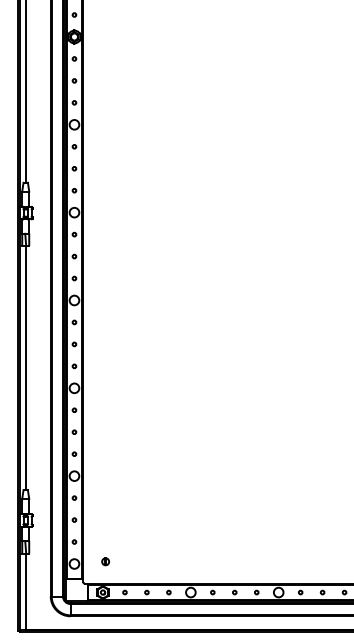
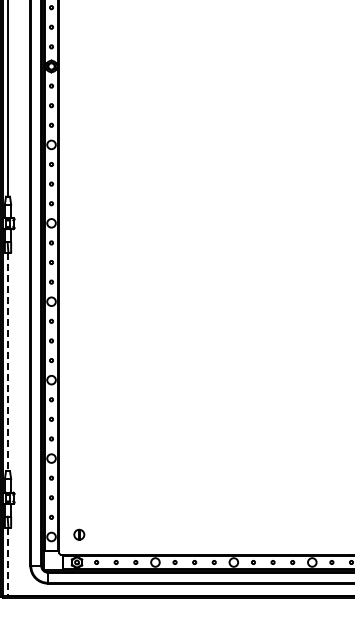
line: (26, 368) -> (8, 362), solid -> dashed
part: (105, 562) -> (79, 535), size x1.6
line: (26, 592) -> (8, 562), solid -> dashed

